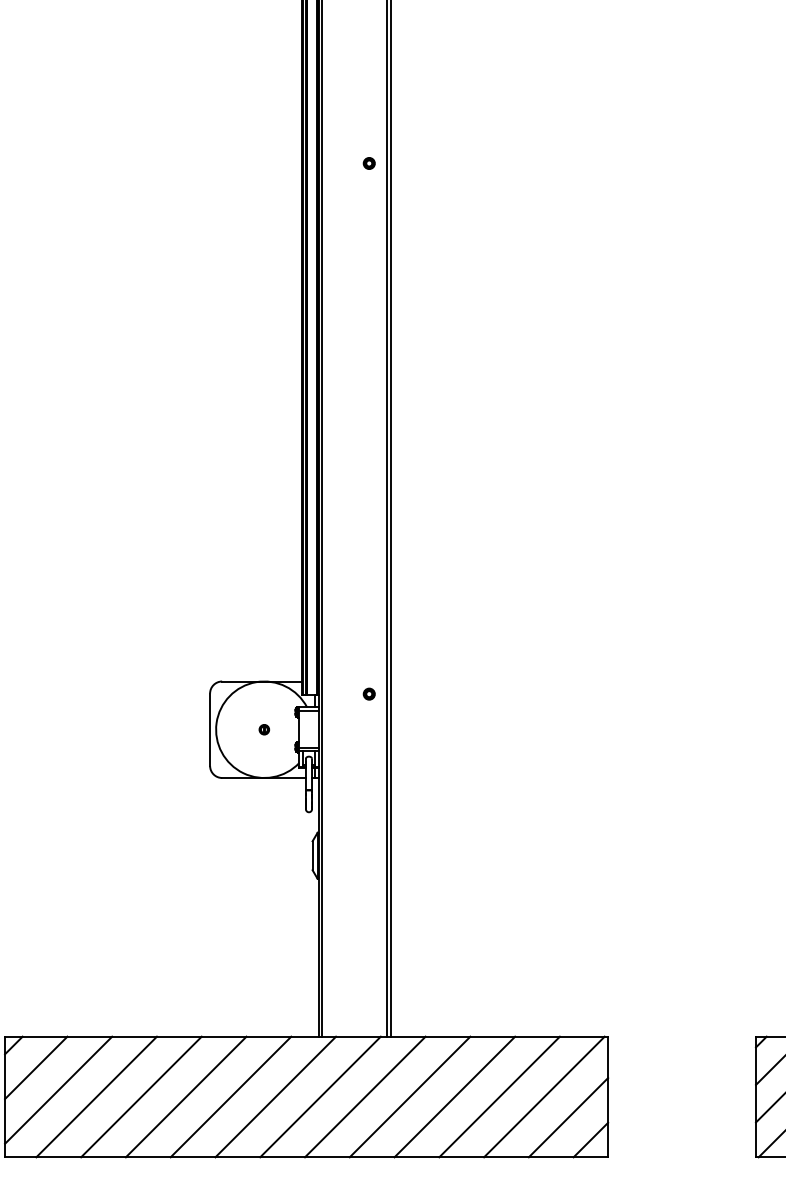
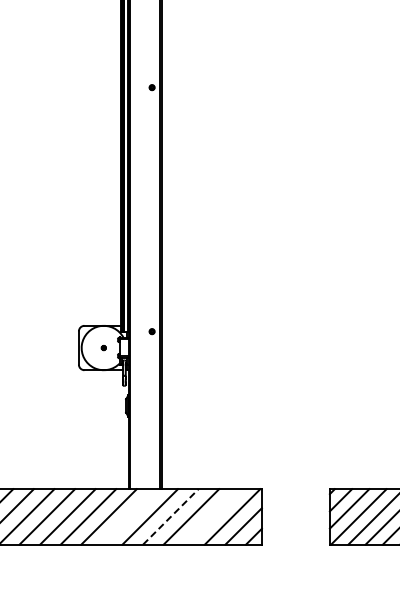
line: (320, 1096) -> (129, 516), removed
line: (411, 1096) -> (171, 516), solid -> dashed
line: (498, 1096) -> (211, 516), removed

